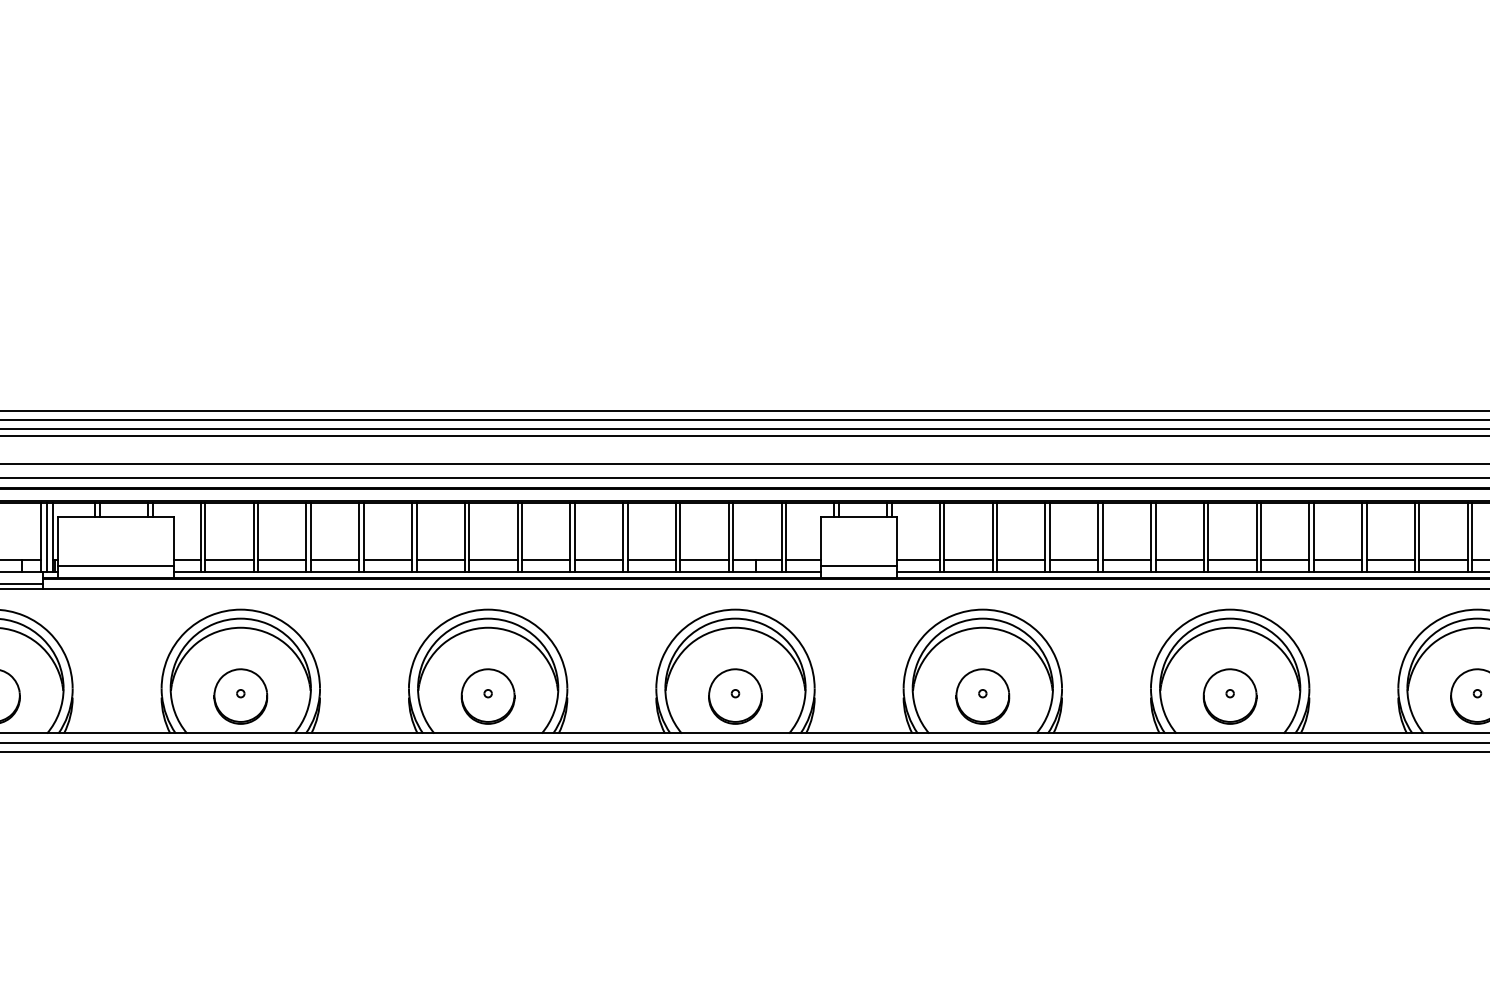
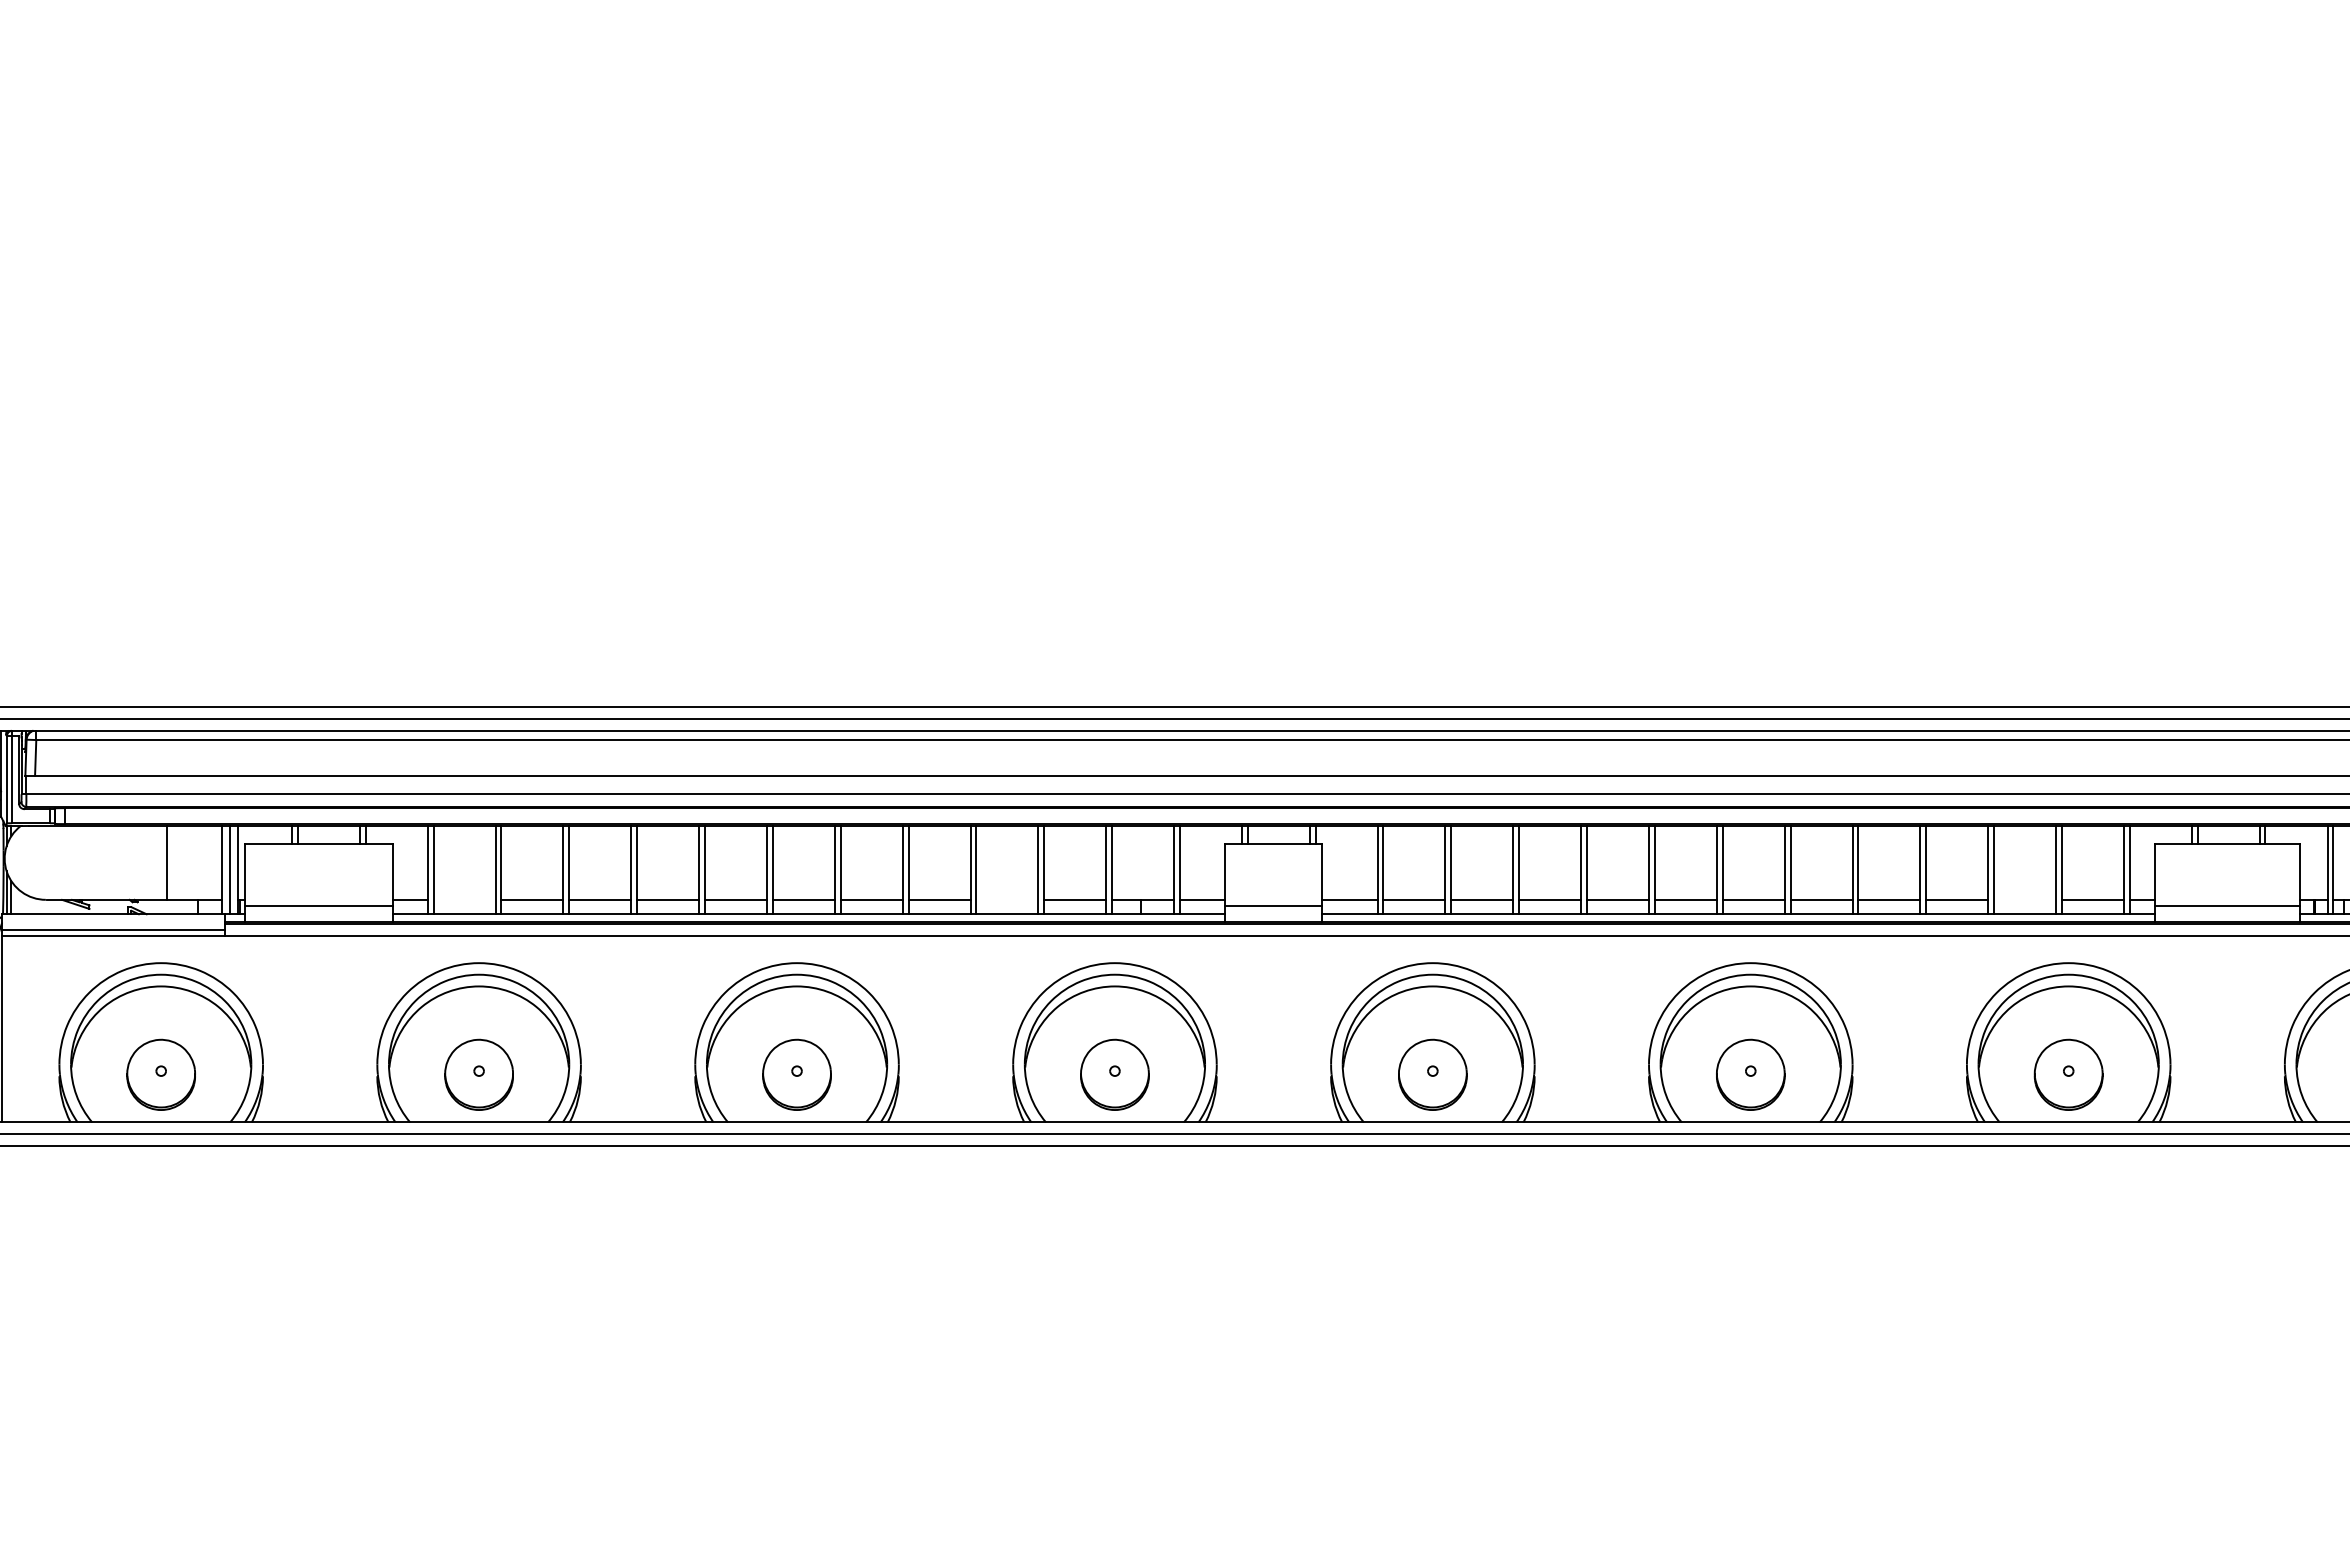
line: (229, 560) -> (464, 899), removed
line: (651, 560) -> (1007, 899), removed
line: (1443, 560) -> (2025, 899), removed

